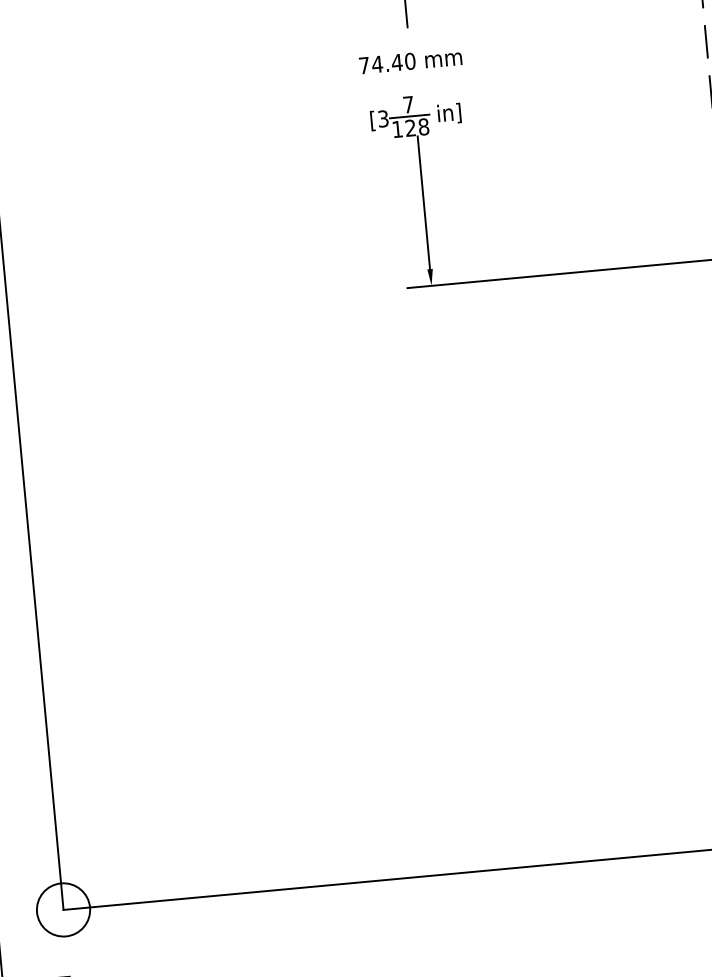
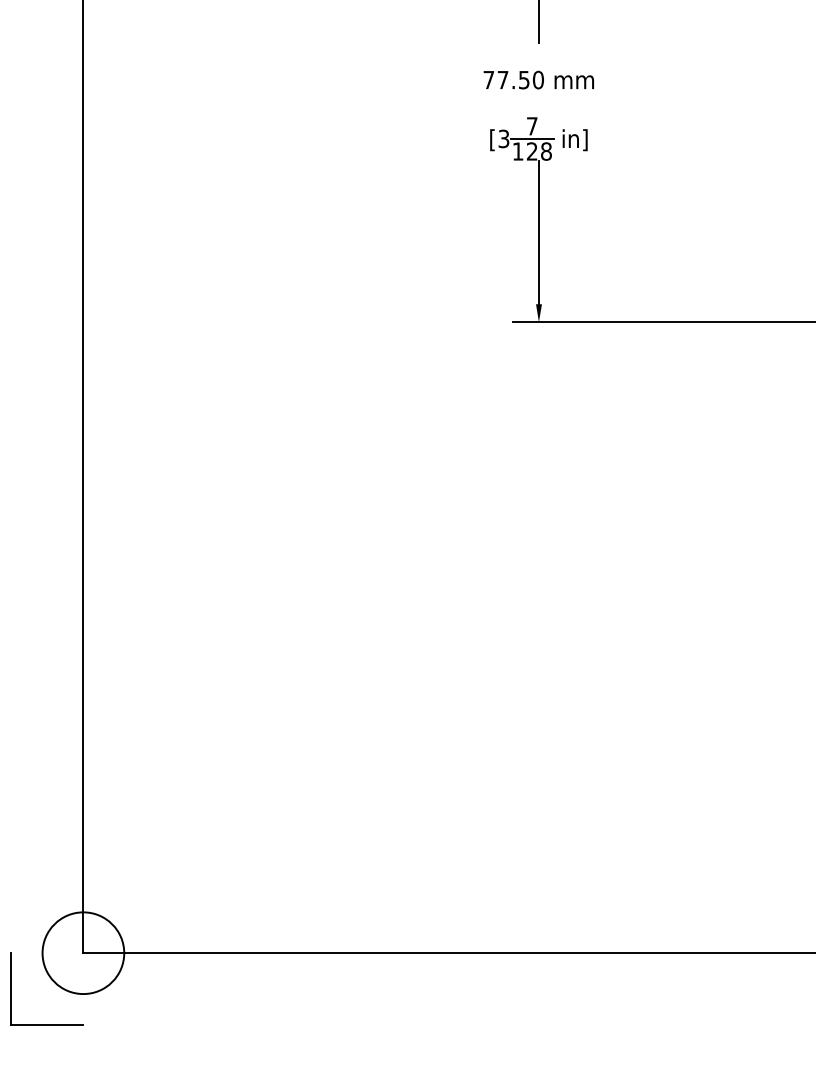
text: (387, 63) -> (513, 80), 74.40 -> 77.50
circle: (63, 910) -> (83, 953), size x1.43

